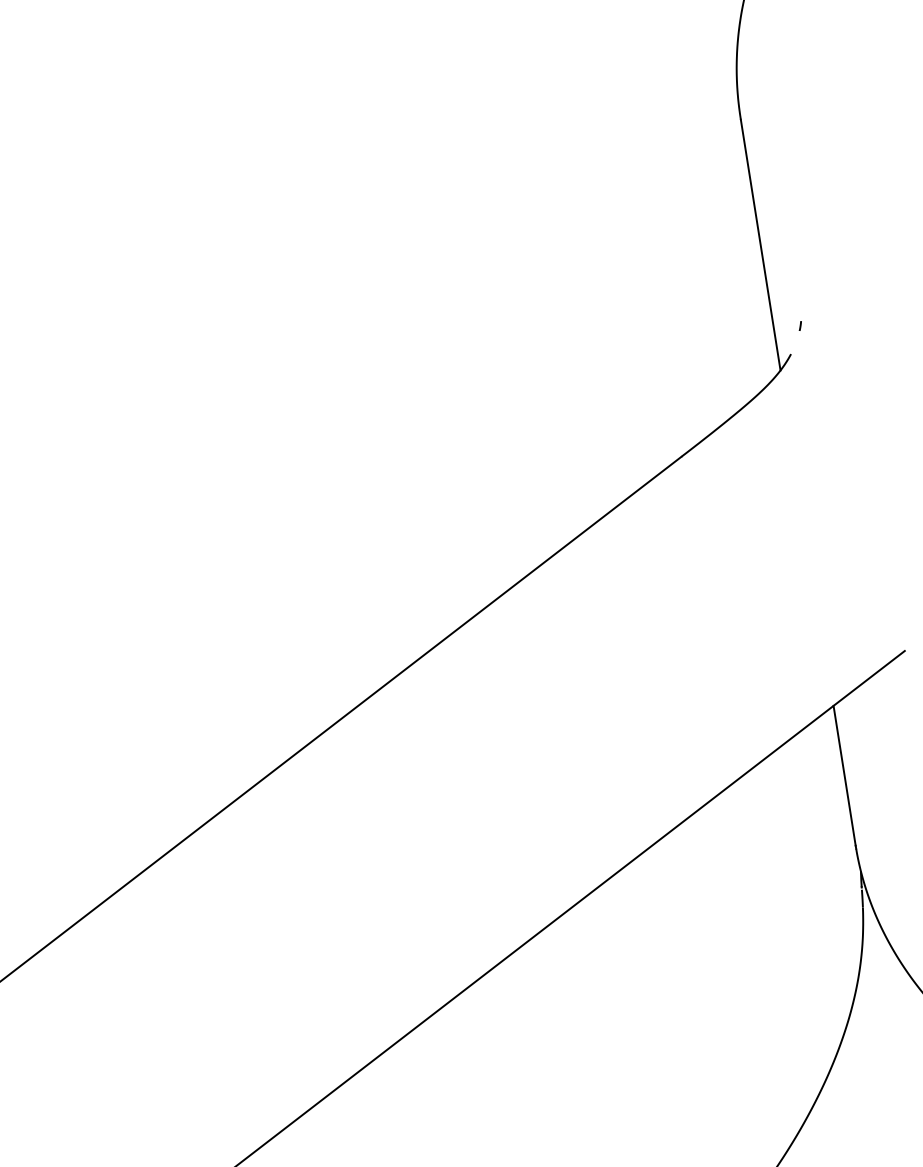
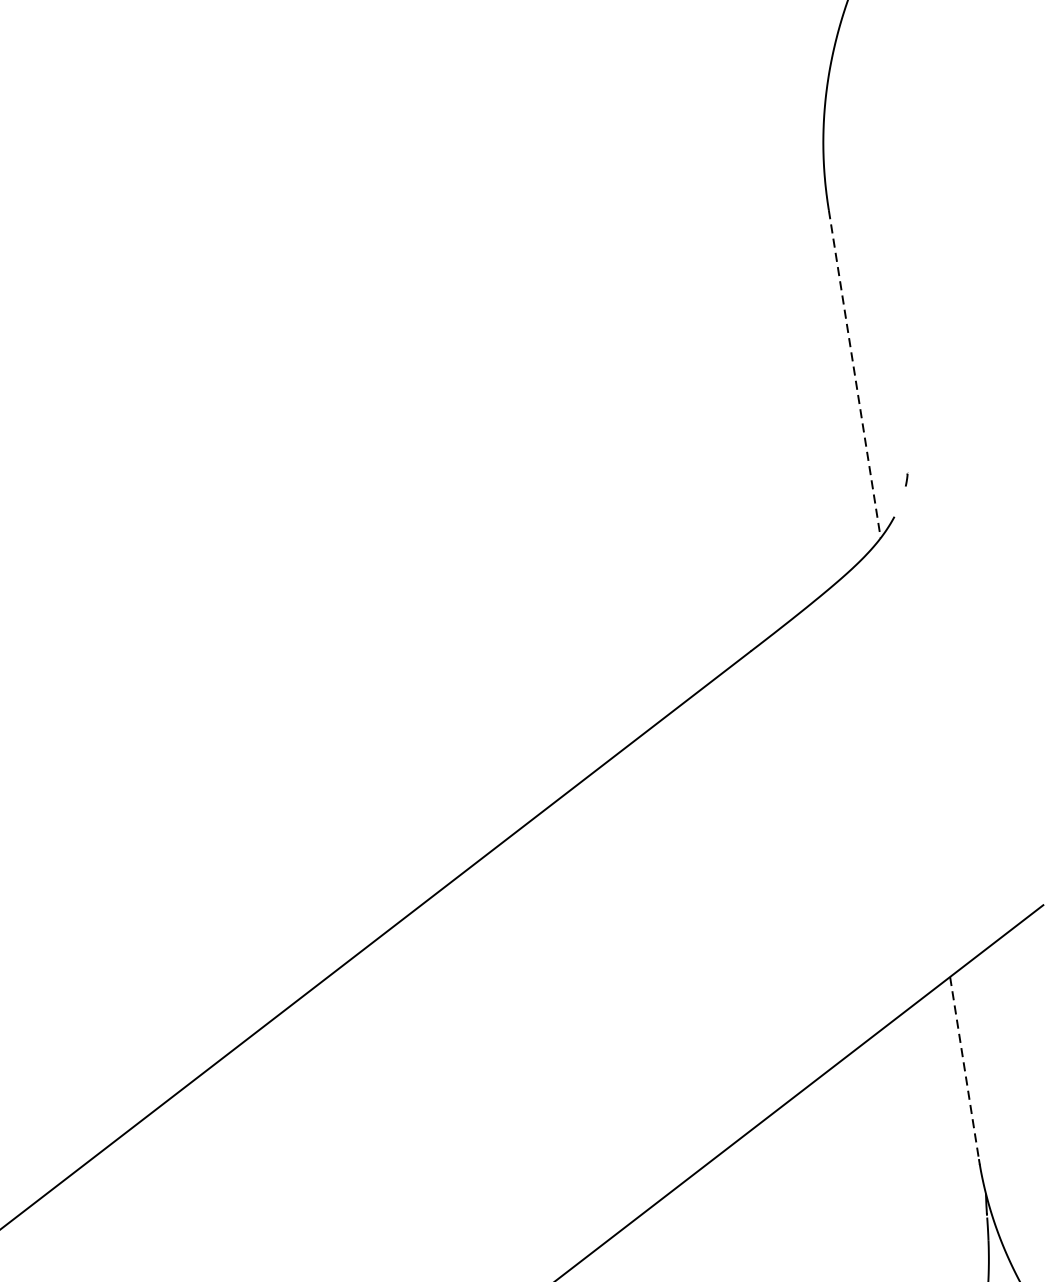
line: (760, 245) -> (854, 374), solid -> dashed
line: (844, 775) -> (964, 1068), solid -> dashed

